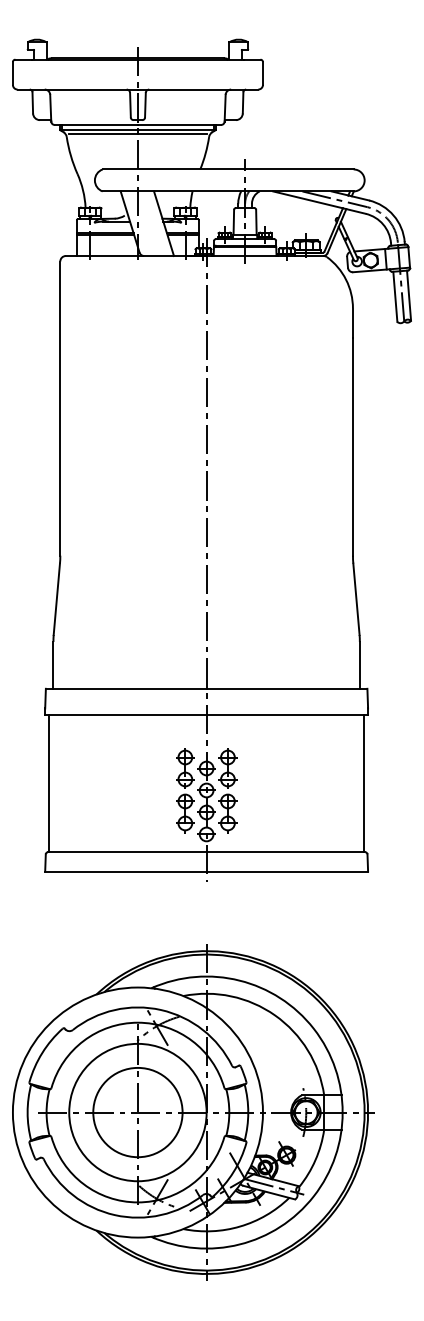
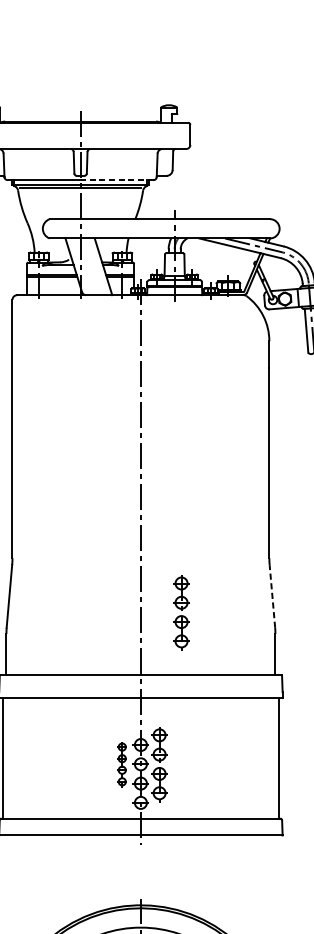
line: (179, 124) -> (117, 179), solid -> dashed
line: (356, 599) -> (272, 596), solid -> dashed
part: (252, 617) -> (181, 612), added
part: (185, 790) -> (122, 764), size x0.6

